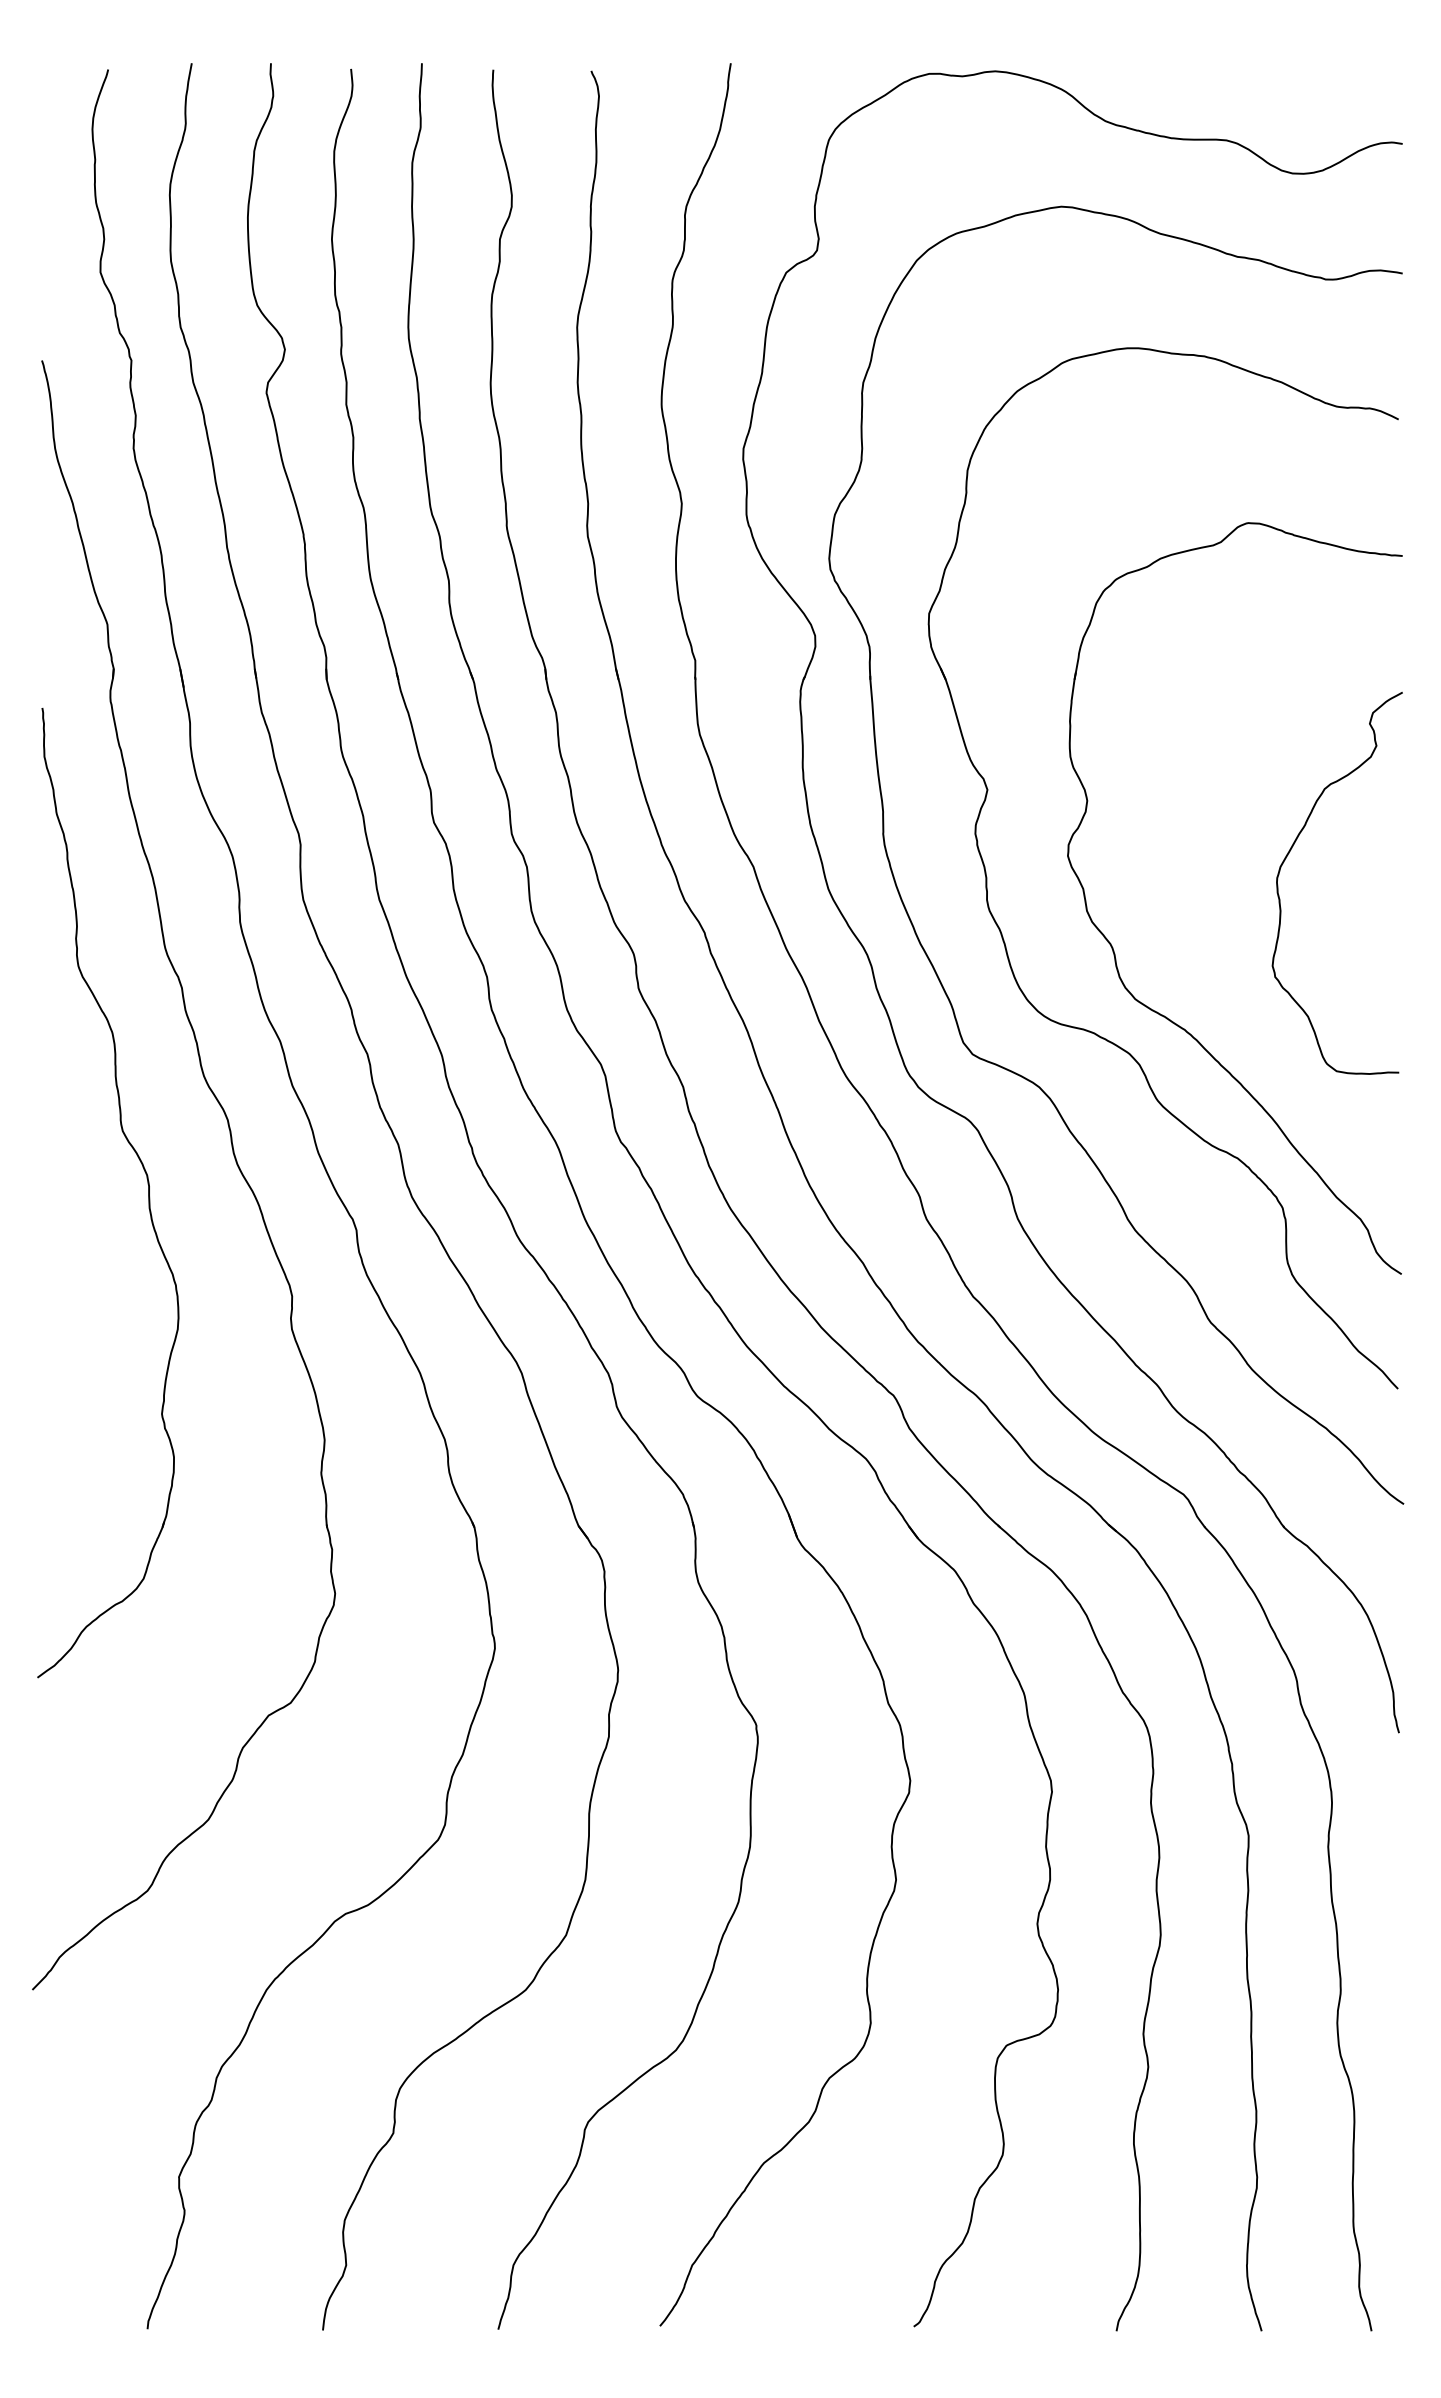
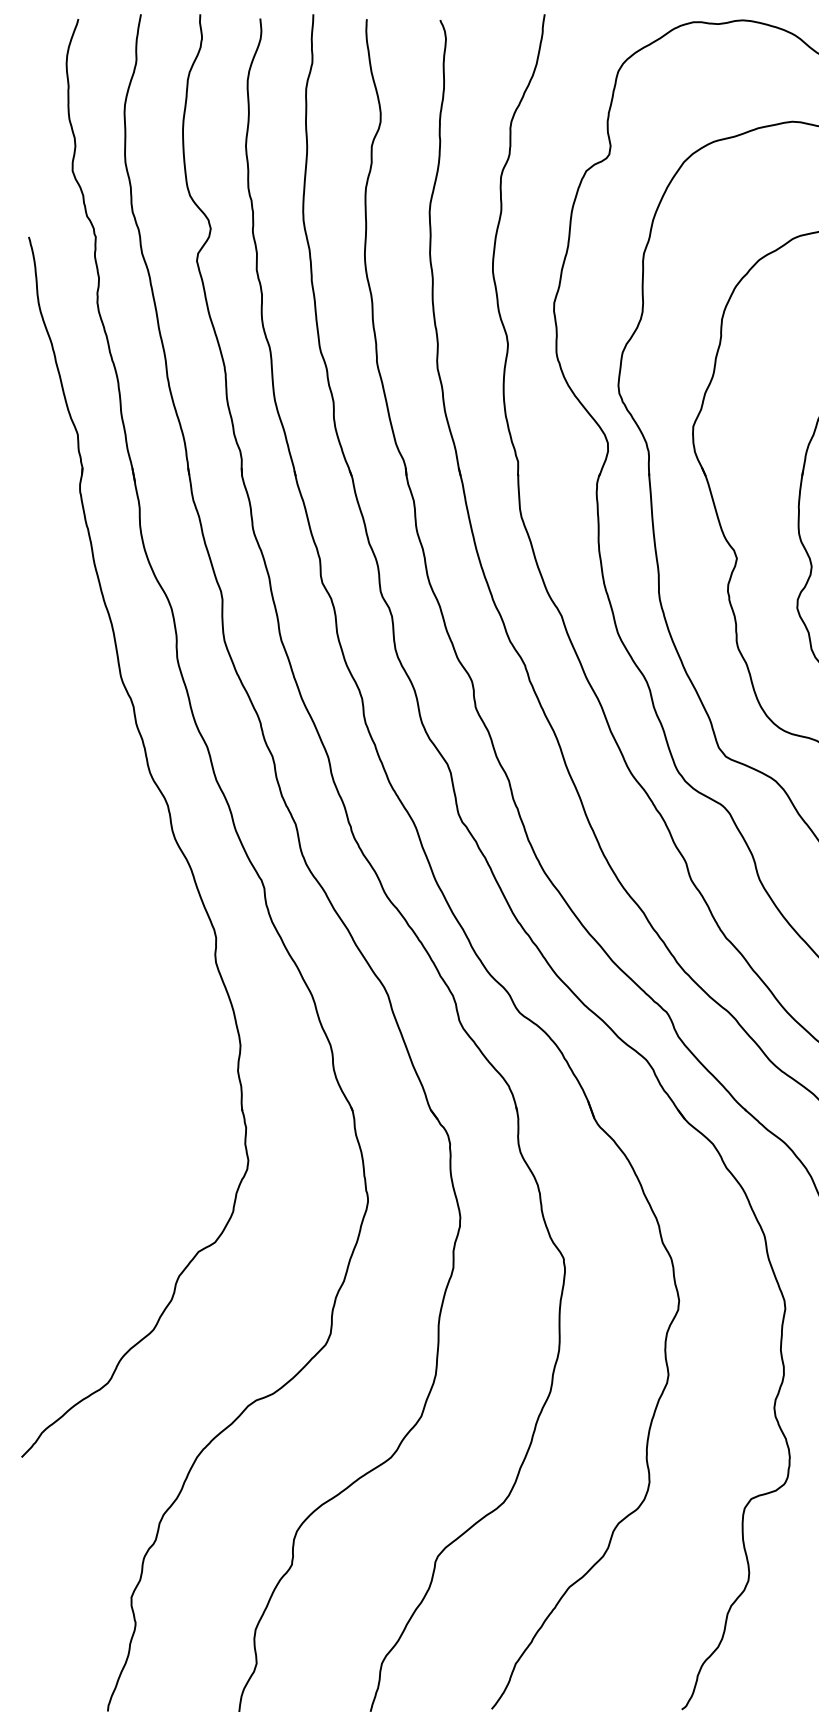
part: (148, 1193) -> (108, 860), removed

